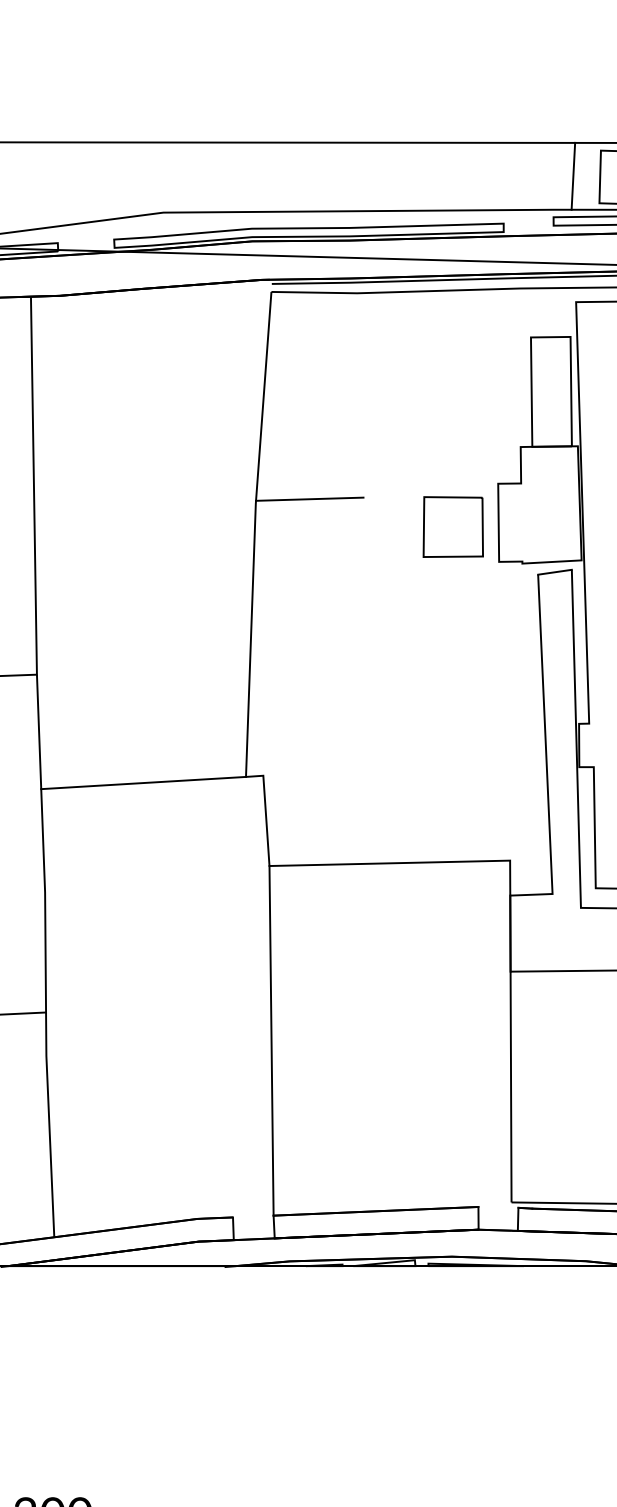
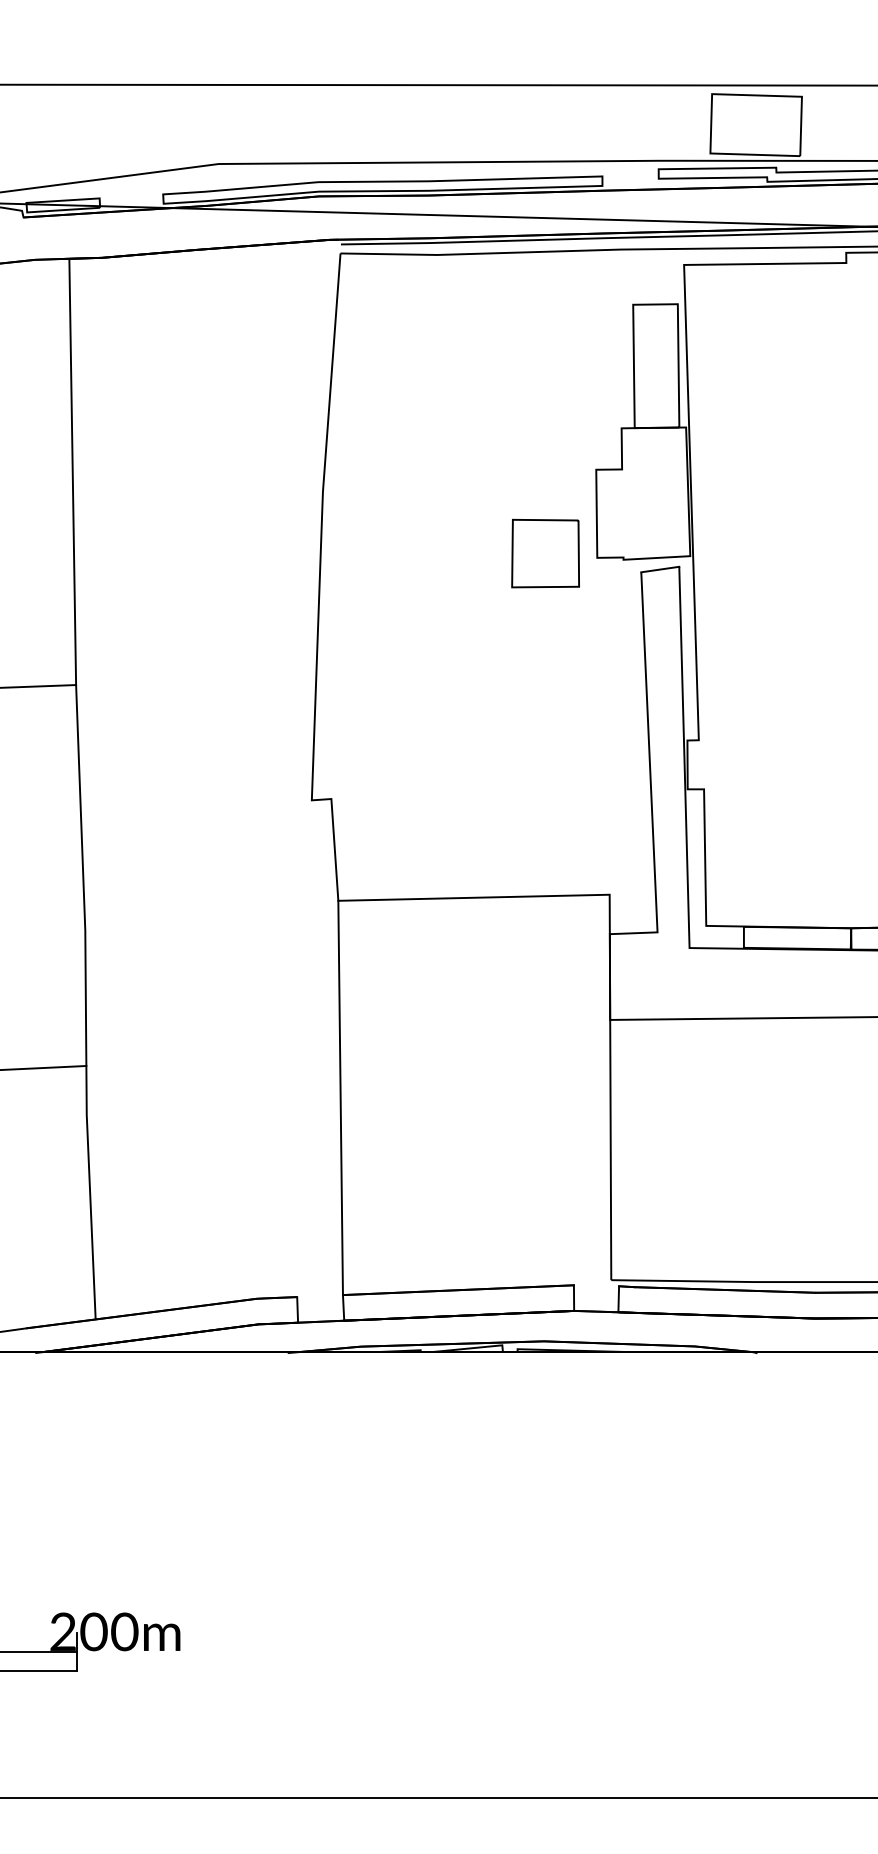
line: (572, 175) -> (680, 122), removed
line: (309, 499) -> (383, 487), removed
part: (453, 526) -> (545, 553), moved
line: (142, 783) -> (195, 807), removed

